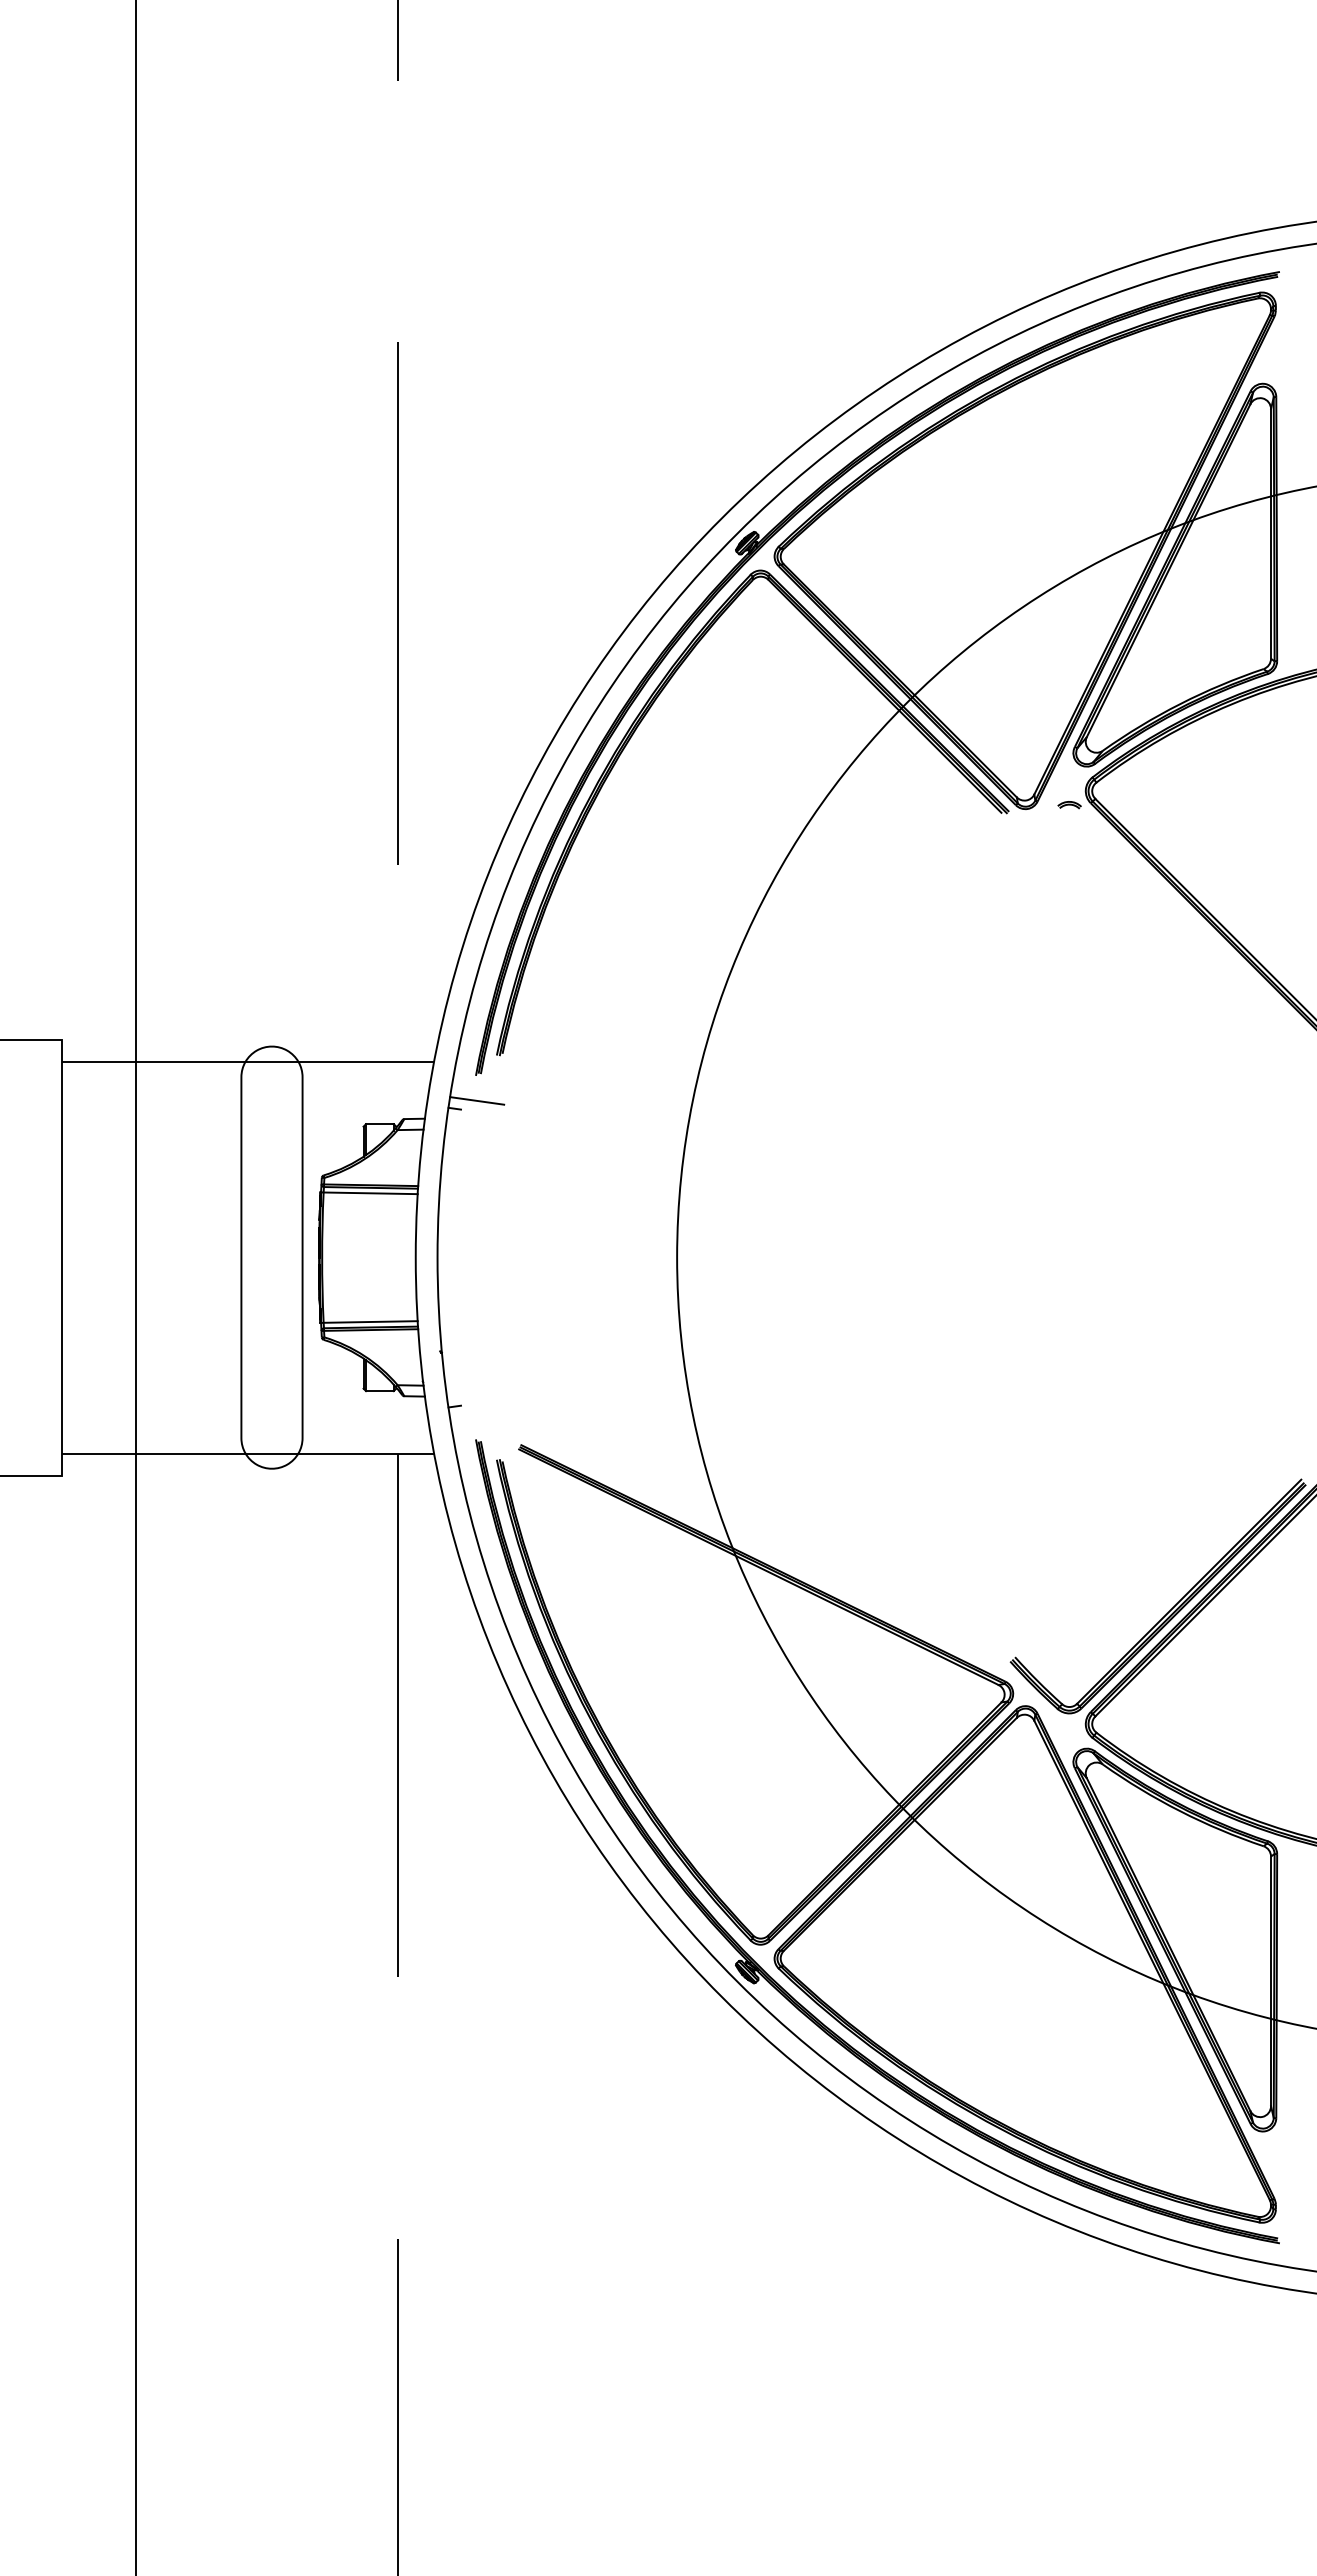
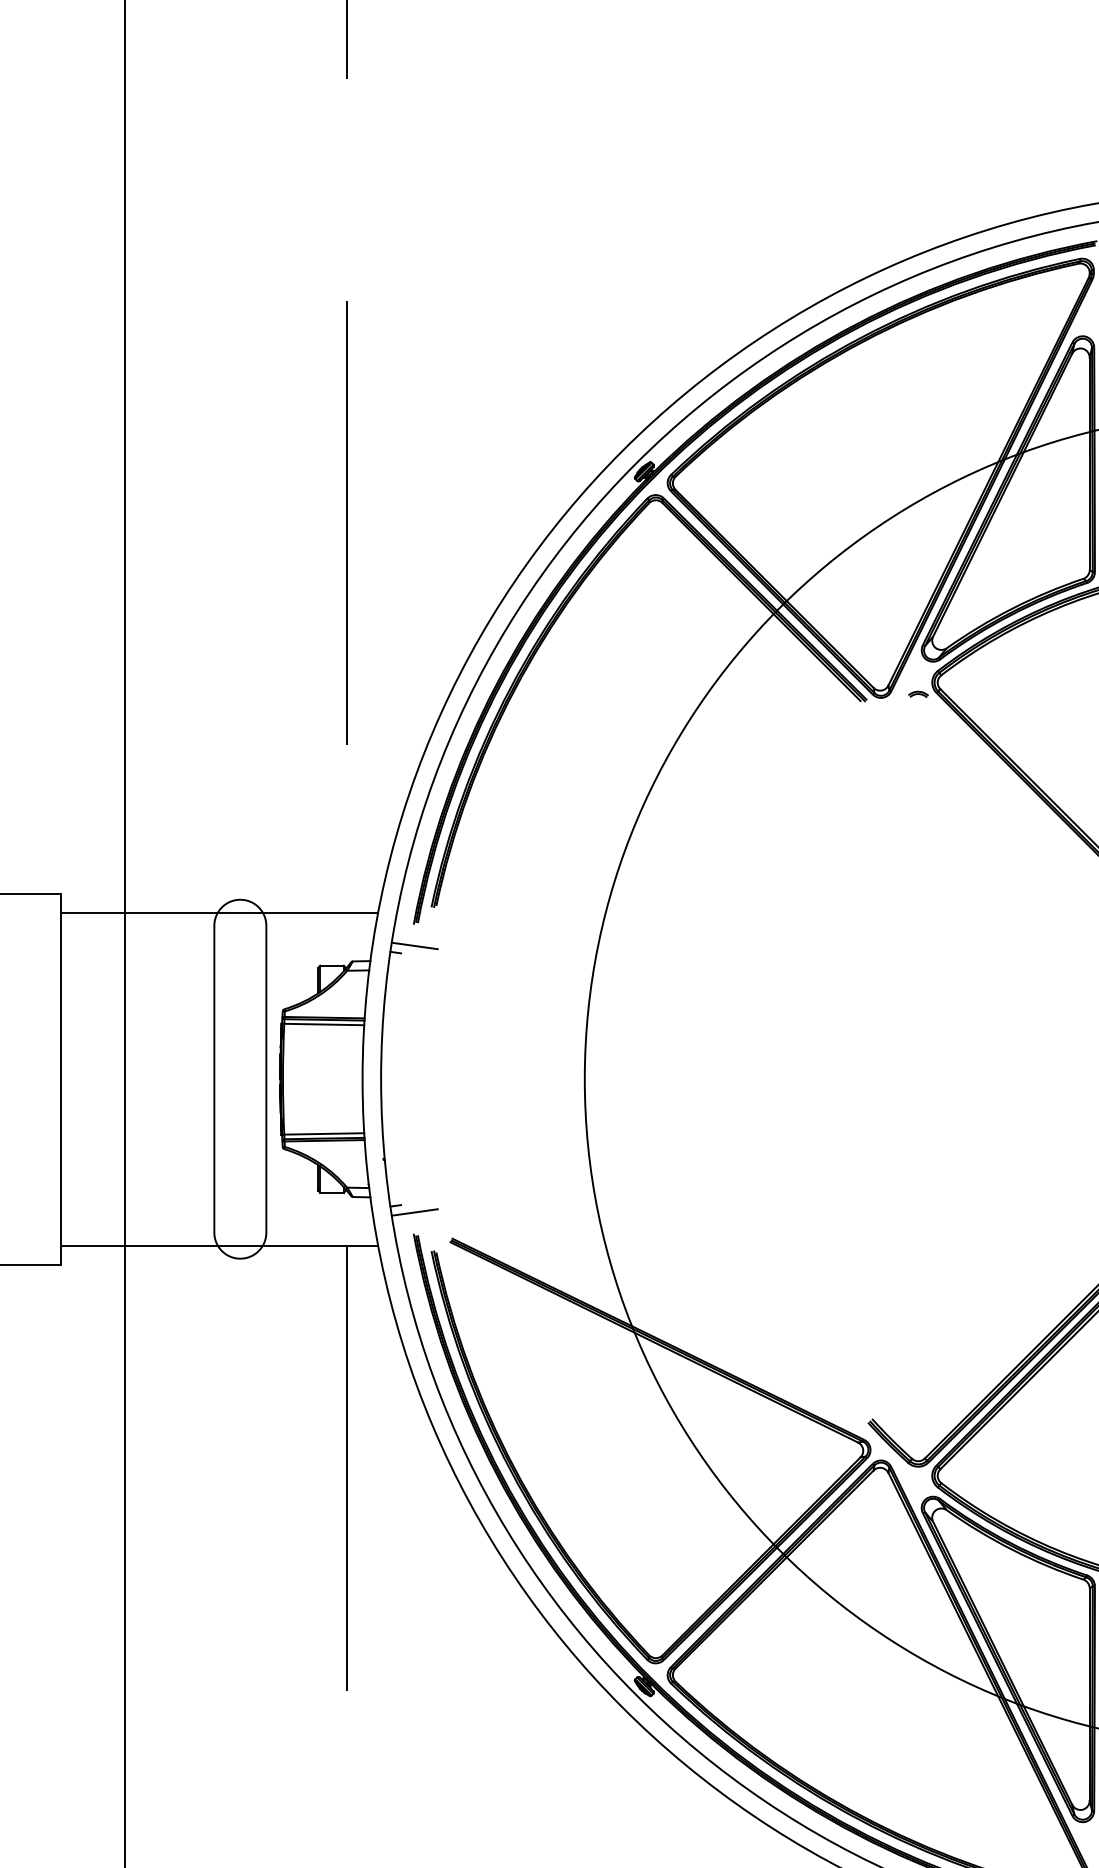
line: (477, 1414) -> (415, 1212), added

